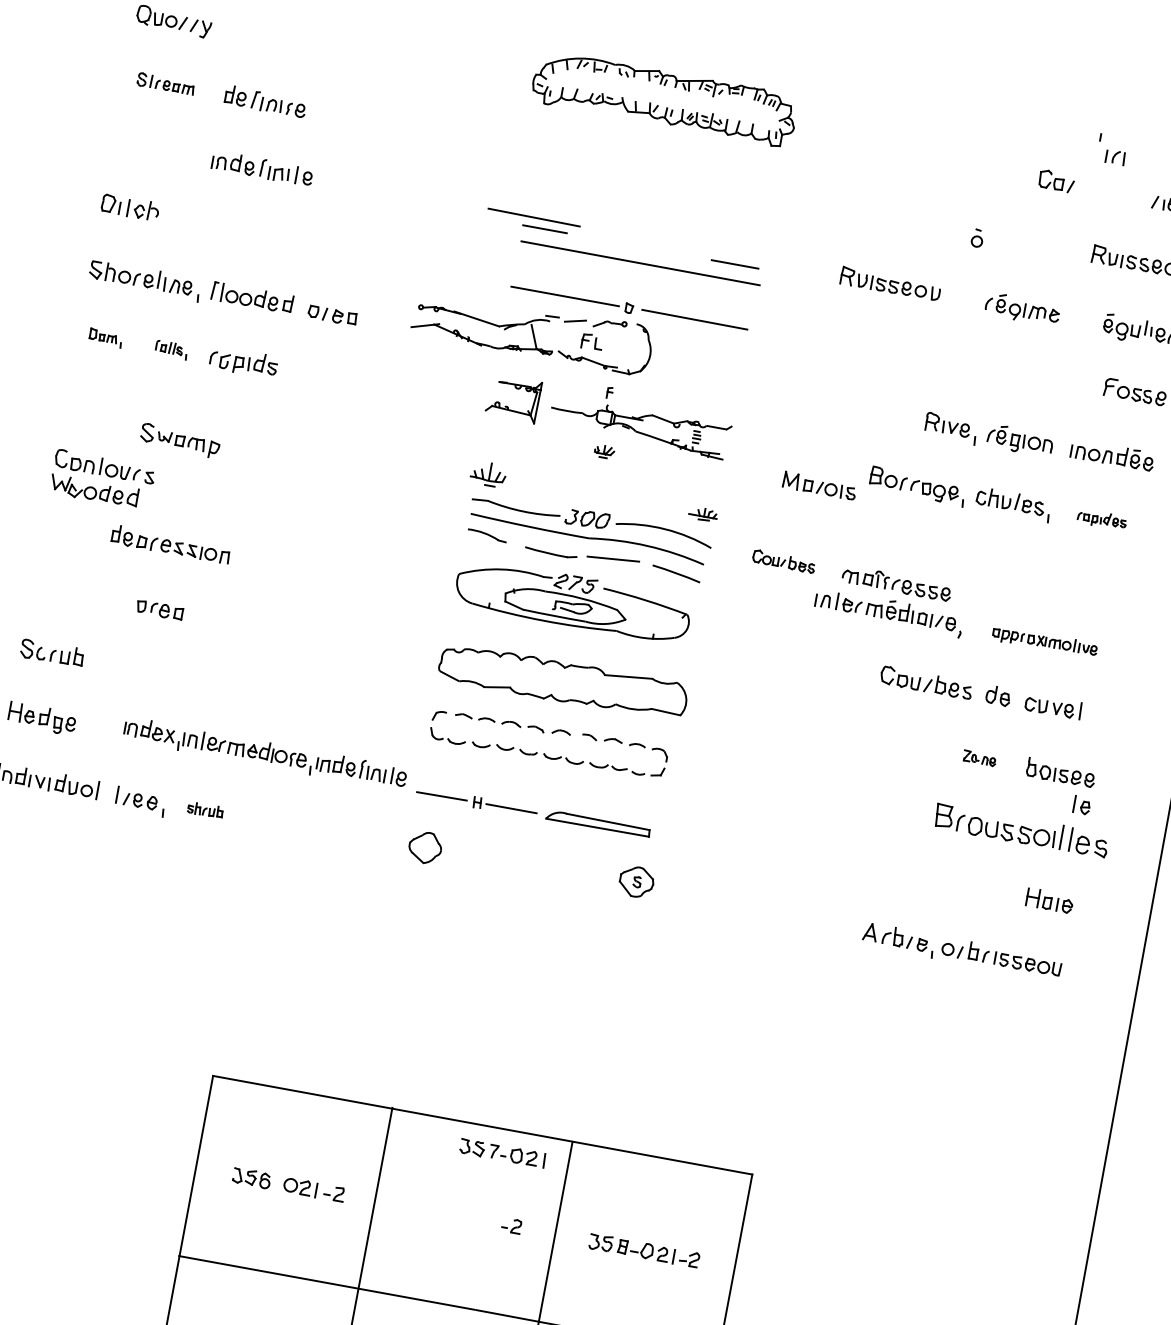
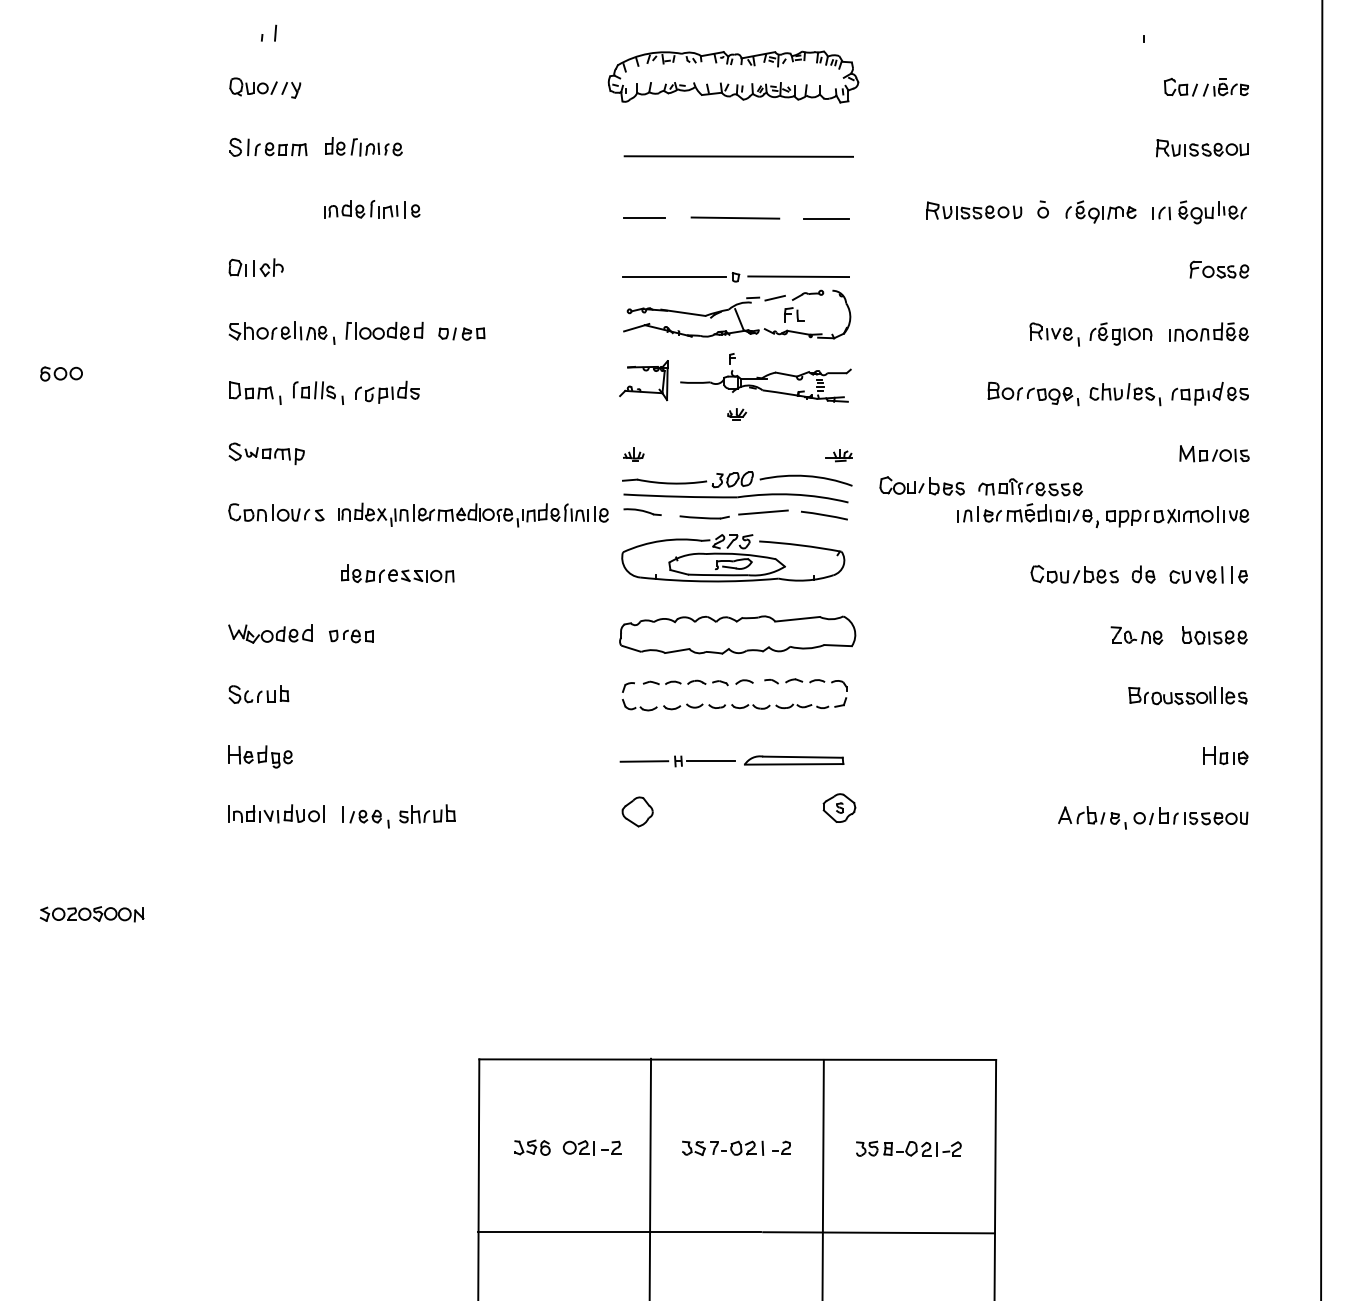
part: (166, 83) -> (268, 146), size x1.43
part: (1115, 157) -> (1161, 213), moved
part: (1056, 181) -> (1180, 87), moved
line: (534, 216) -> (735, 217), moved
part: (976, 238) -> (1042, 209), moved
line: (640, 263) -> (738, 156), moved
part: (533, 331) -> (737, 314), moved
part: (106, 337) -> (255, 392), size x1.67
part: (171, 349) -> (318, 392), size x1.67
part: (180, 440) -> (266, 453), moved
part: (488, 473) -> (633, 454), size x0.62
part: (819, 485) -> (1214, 453), moved
part: (94, 490) -> (270, 633), moved
part: (1101, 519) -> (1209, 393), size x1.67
part: (170, 544) -> (397, 573), moved
part: (783, 560) -> (921, 485), size x1.43
part: (1044, 641) -> (1177, 516), size x1.43
part: (265, 753) -> (473, 514), moved
part: (979, 758) -> (1136, 635), size x1.67
part: (1081, 804) -> (1239, 574), moved
part: (205, 809) -> (427, 813), size x1.67
part: (1021, 830) -> (1187, 695), size x0.71
part: (503, 1152) -> (723, 1147), moved

